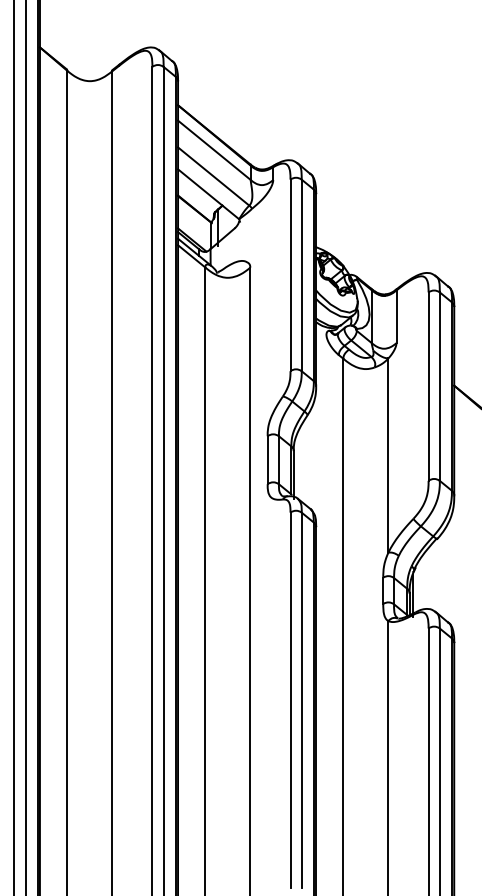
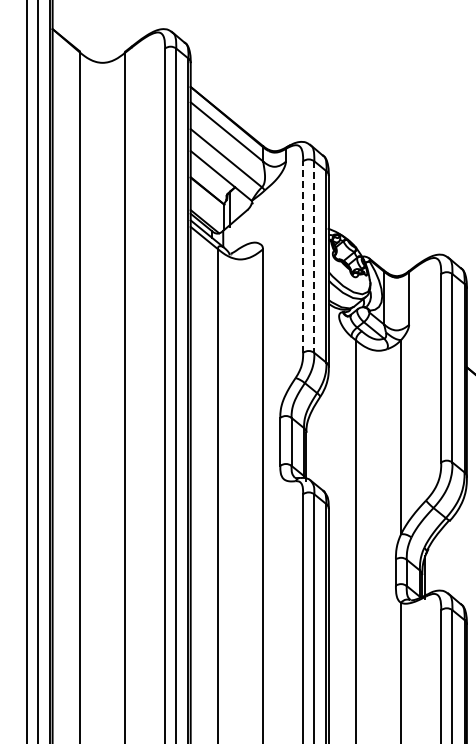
line: (290, 275) -> (303, 257), solid -> dashed
line: (301, 275) -> (314, 257), solid -> dashed

